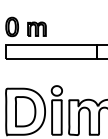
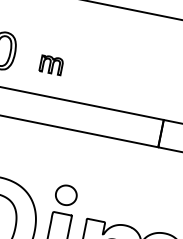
part: (36, 28) -> (50, 63), size x0.6

